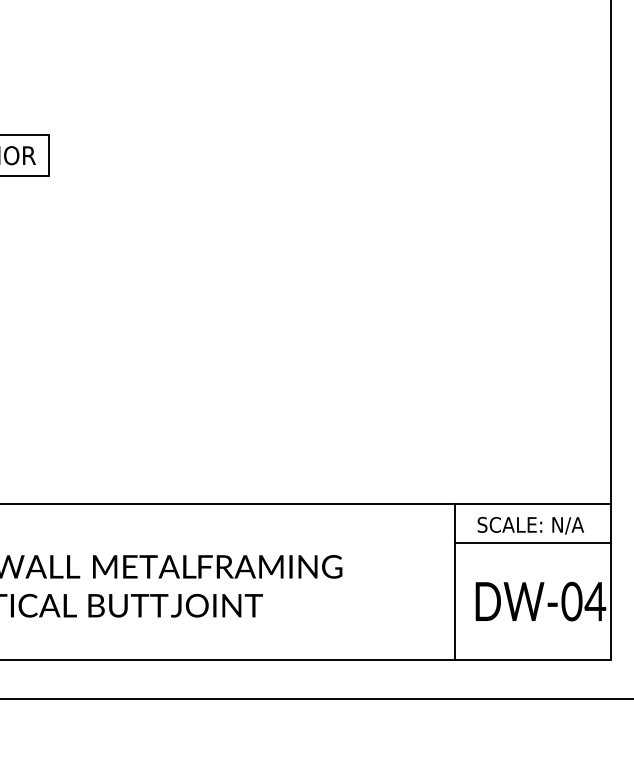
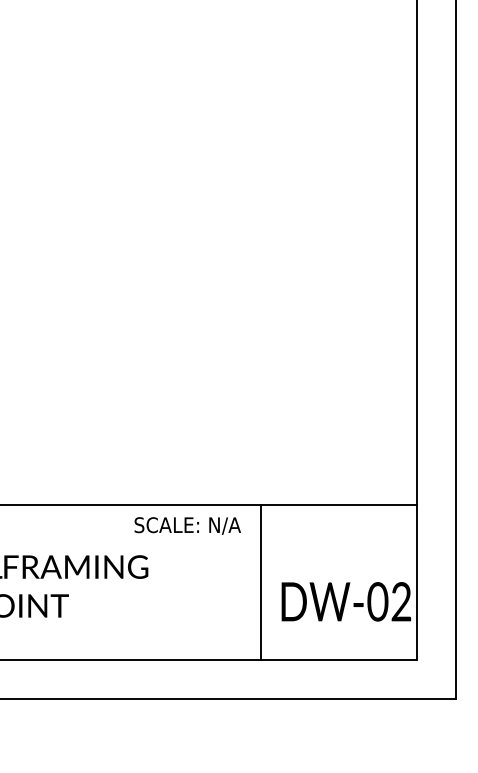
text: (530, 525) -> (187, 525), moved
line: (532, 543) -> (338, 543), removed
text: (595, 600) -> (401, 600), DW-04 -> DW-02

